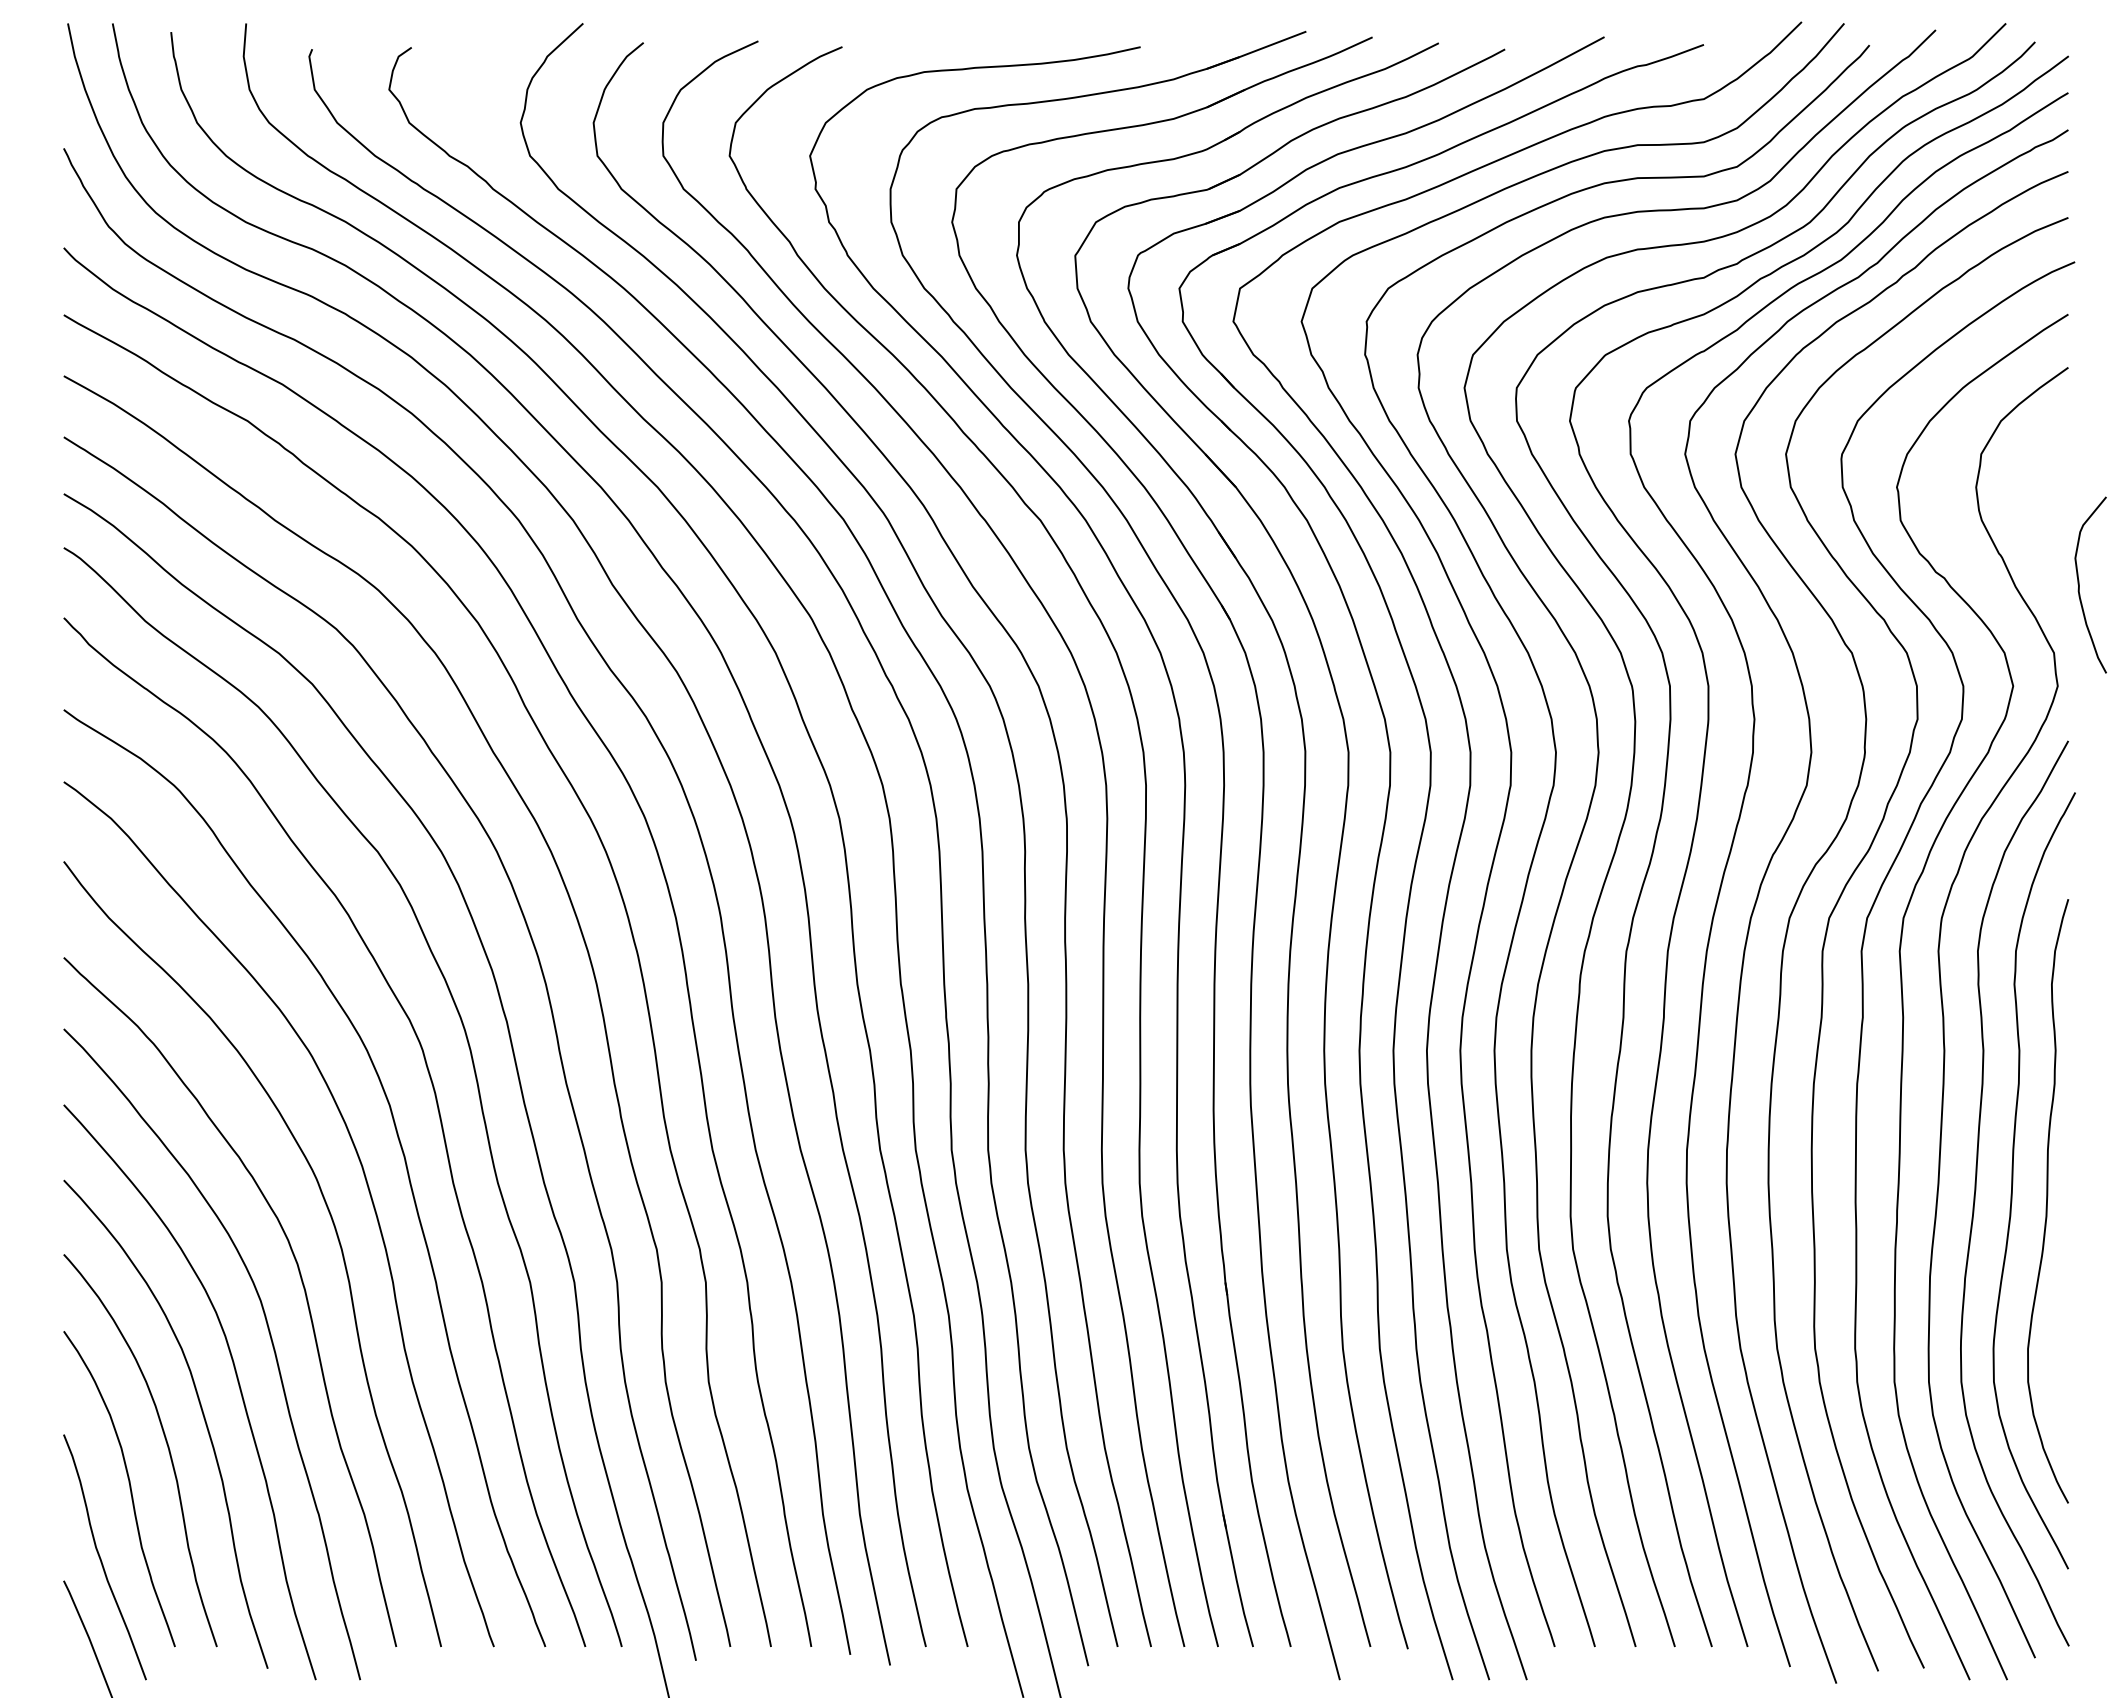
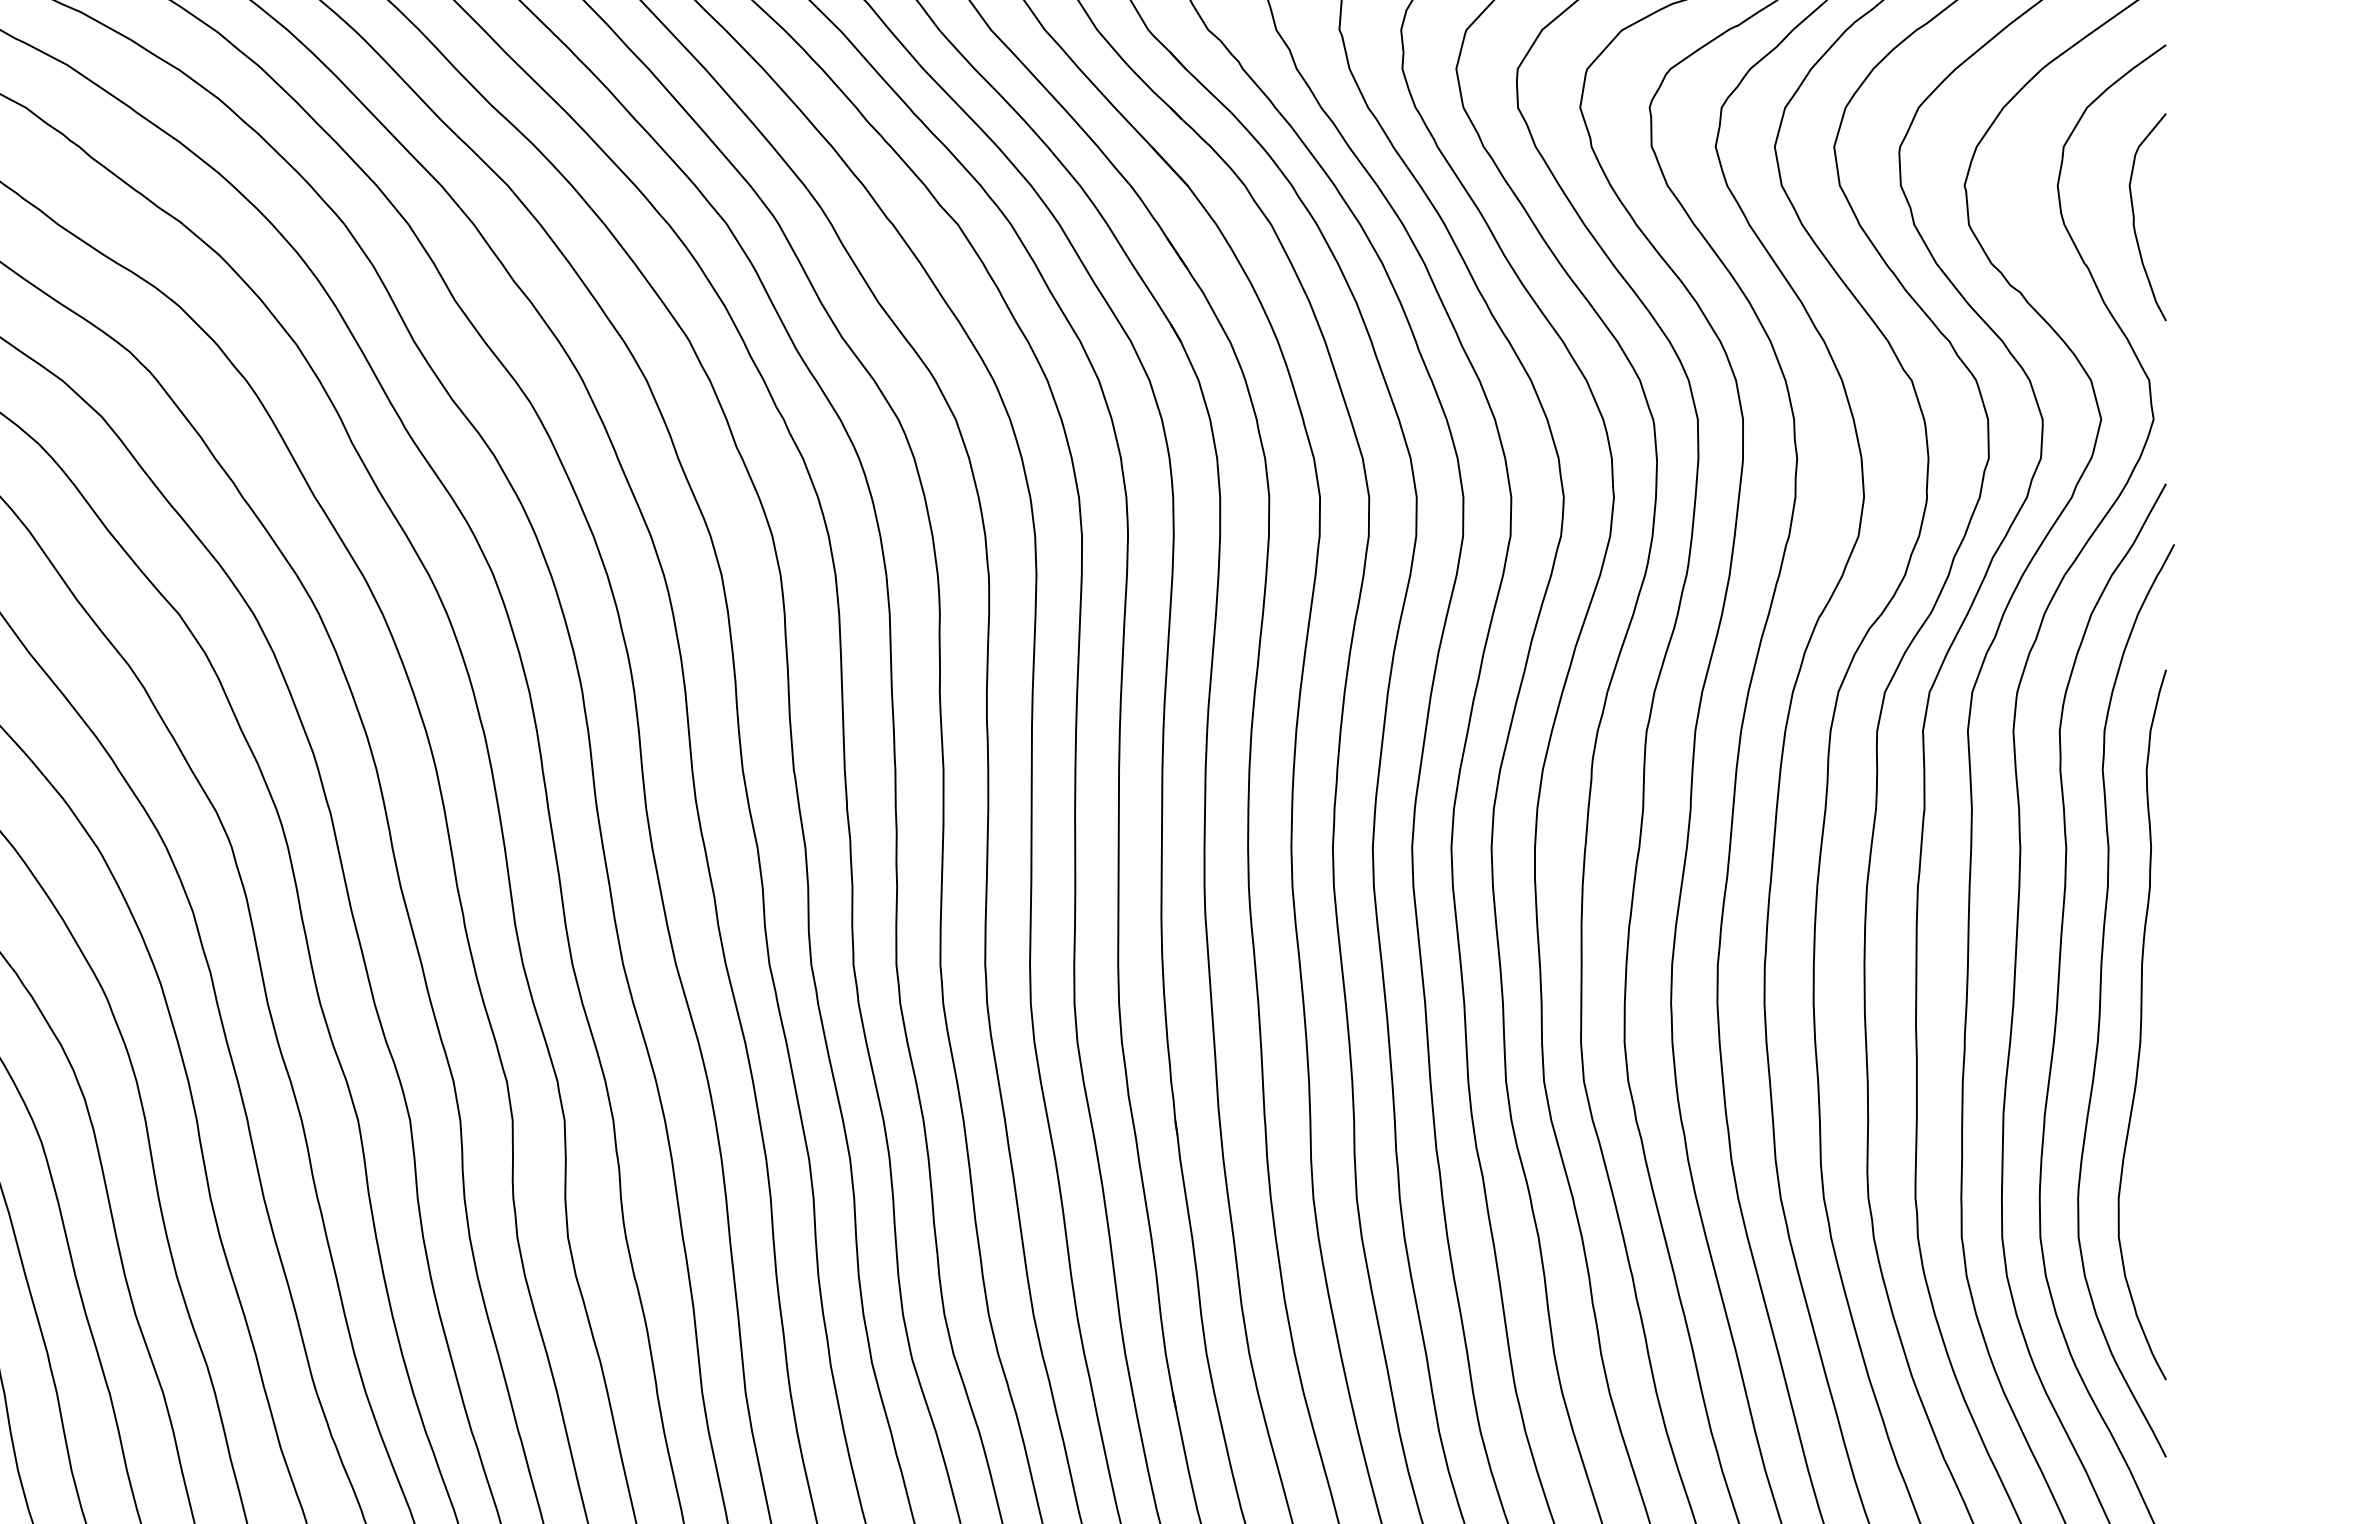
curve: (2079, 584) -> (2134, 216), moved

